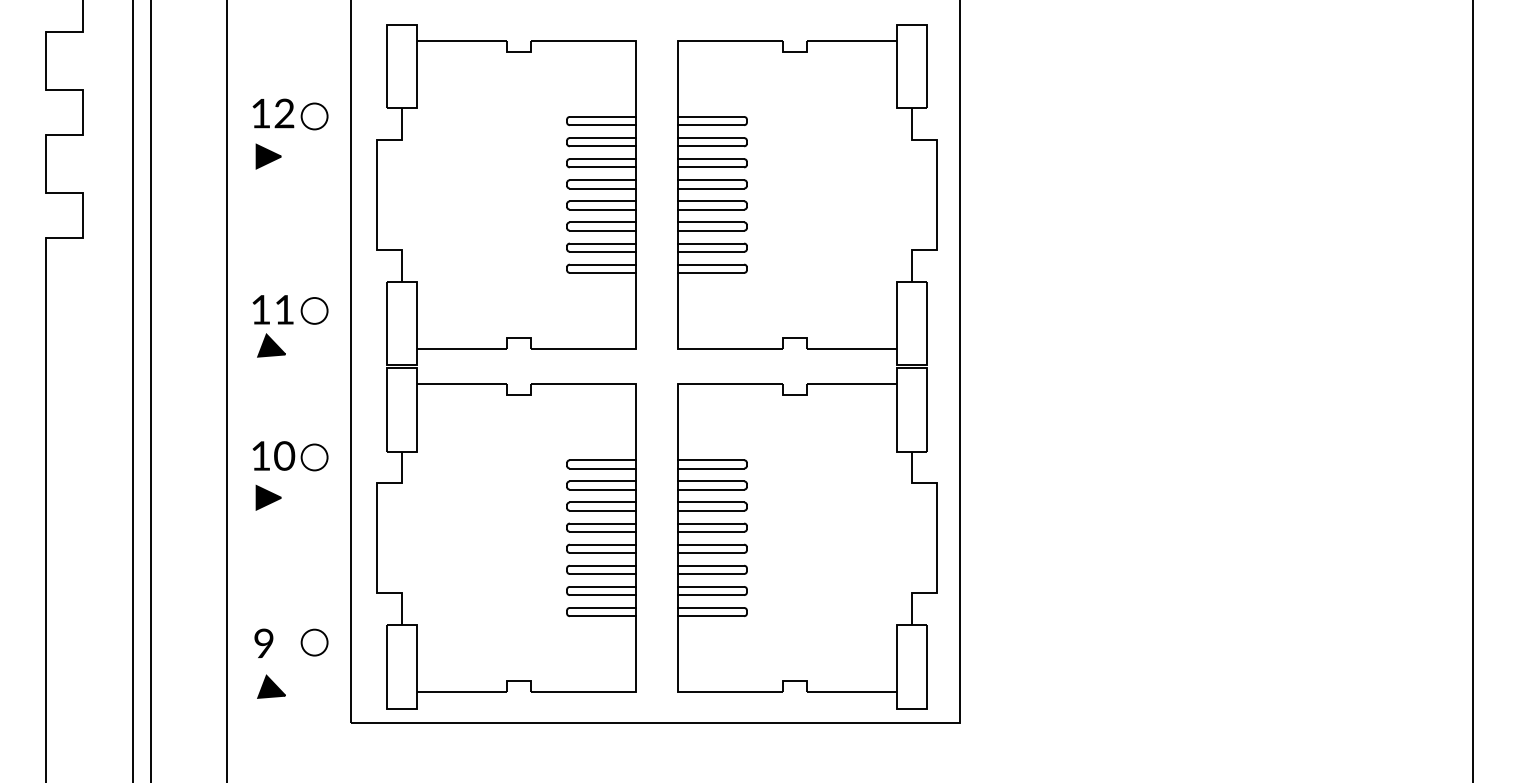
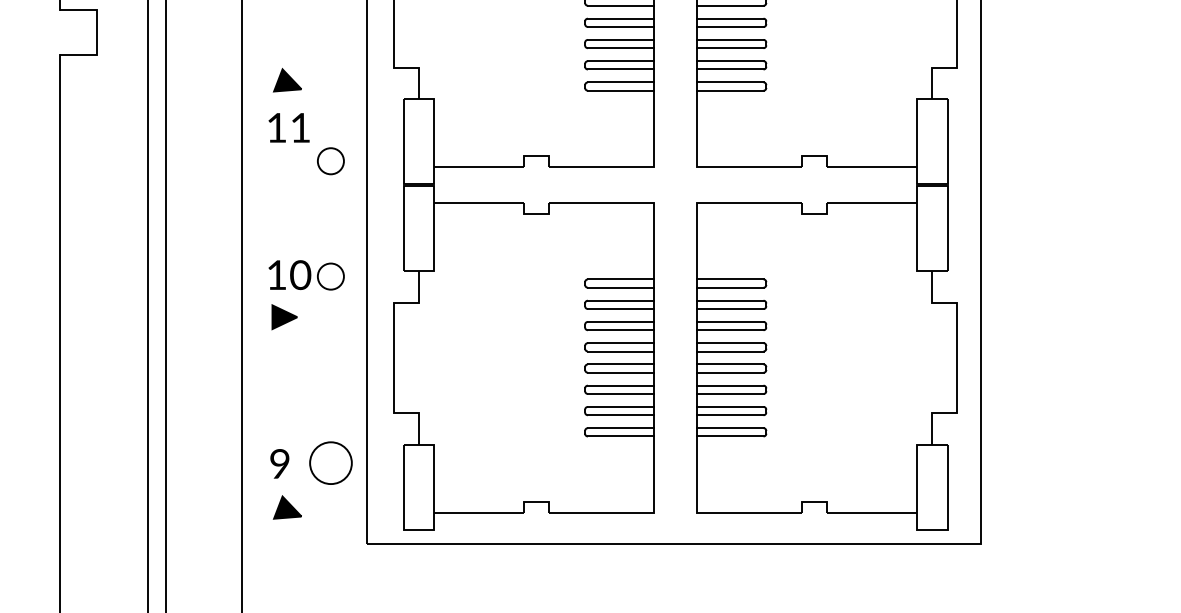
circle: (314, 310) -> (330, 160), moved
part: (271, 345) -> (287, 80), moved
circle: (314, 642) -> (330, 462), size x1.6

